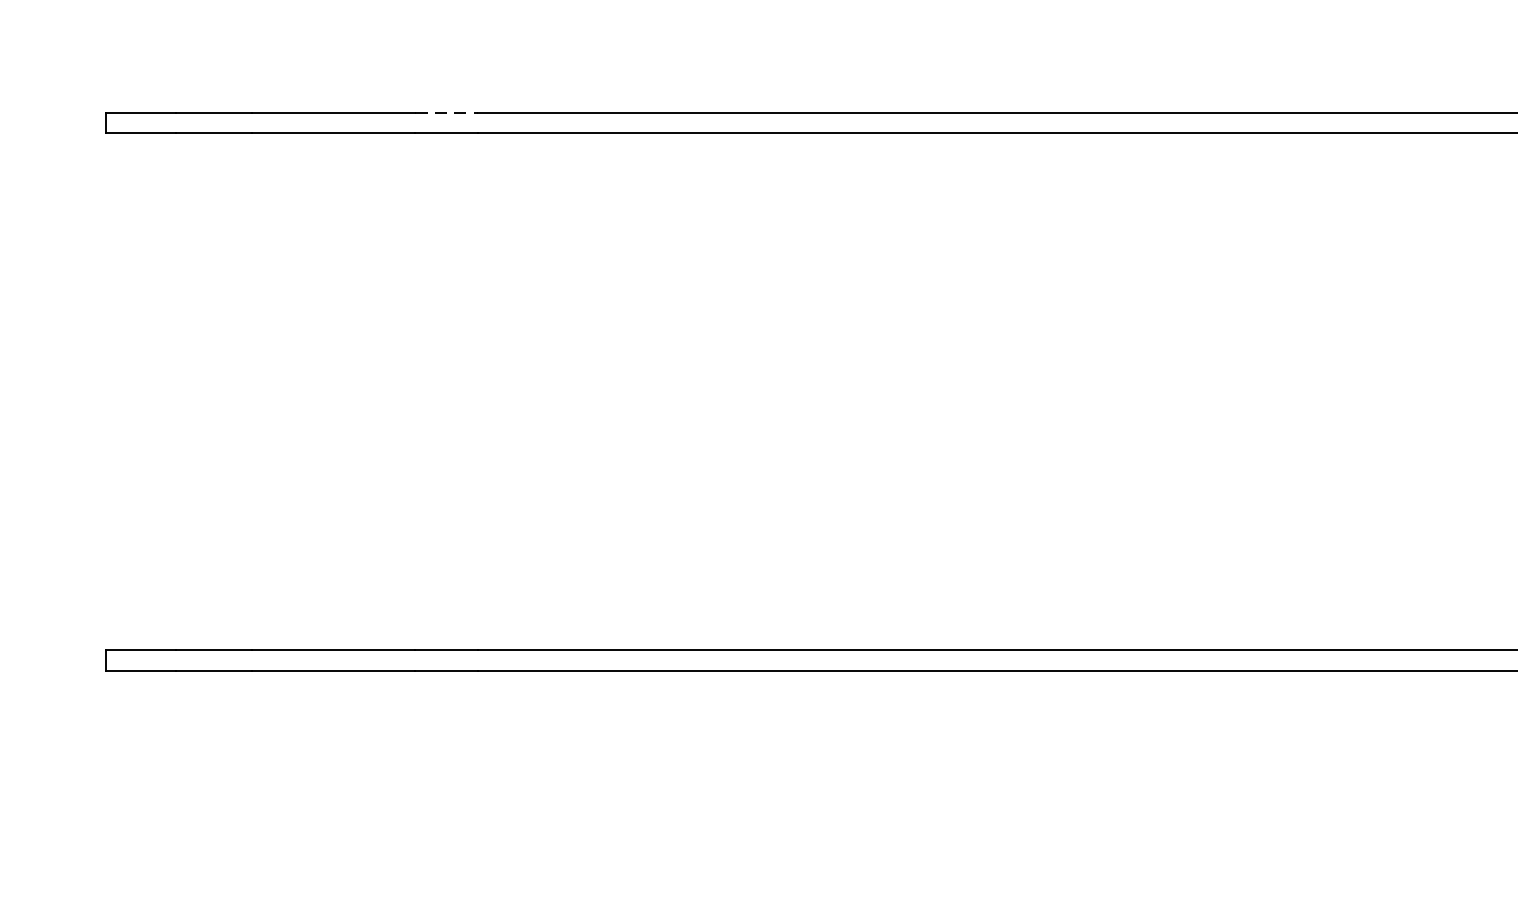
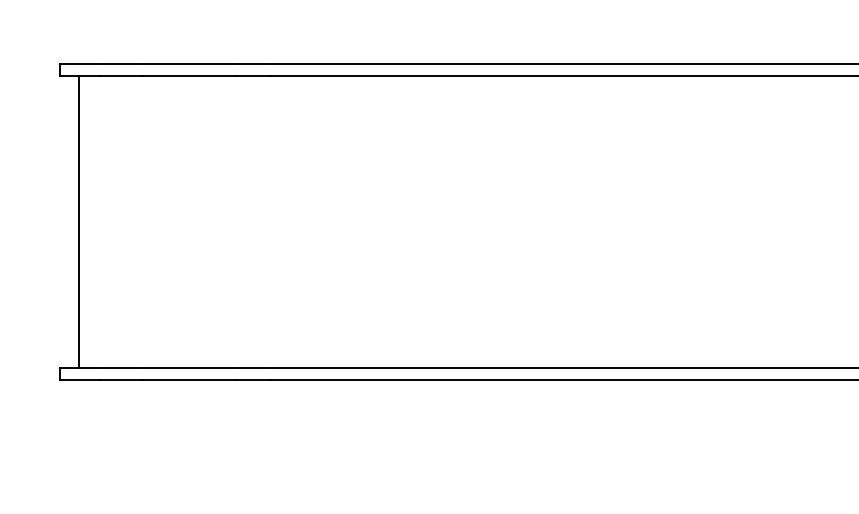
line: (446, 112) -> (252, 63), dashed -> solid
line: (140, 391) -> (79, 221), added

